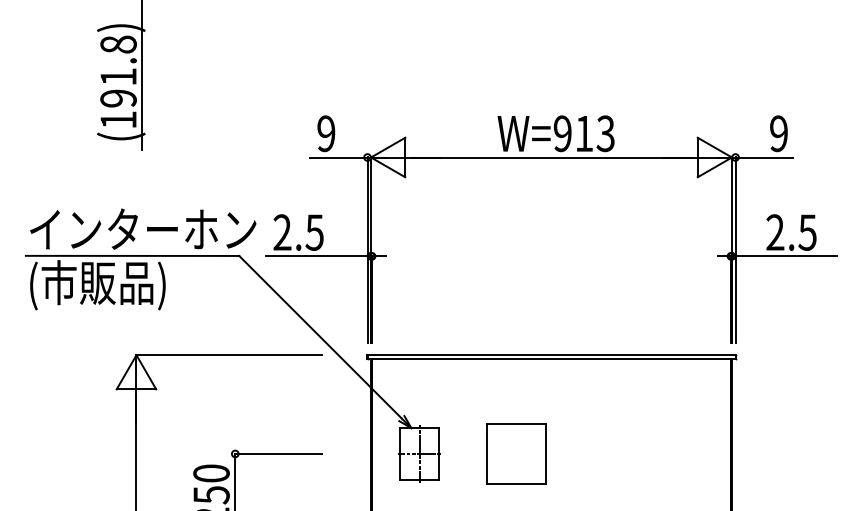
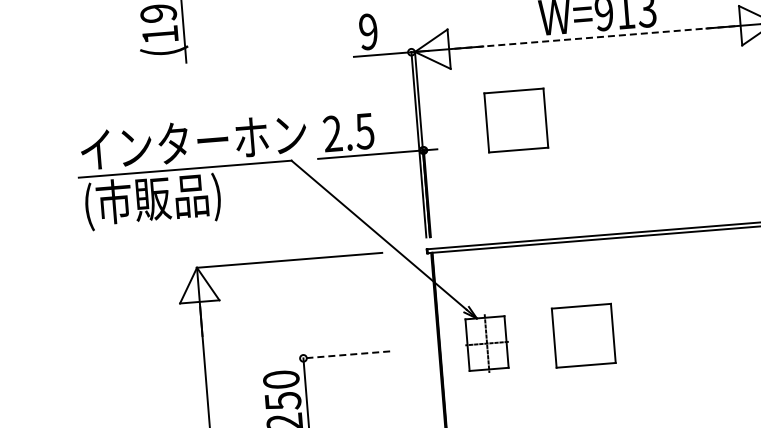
line: (551, 157) -> (594, 37), solid -> dashed
part: (466, 233) -> (516, 120), added
line: (278, 453) -> (346, 354), solid -> dashed

